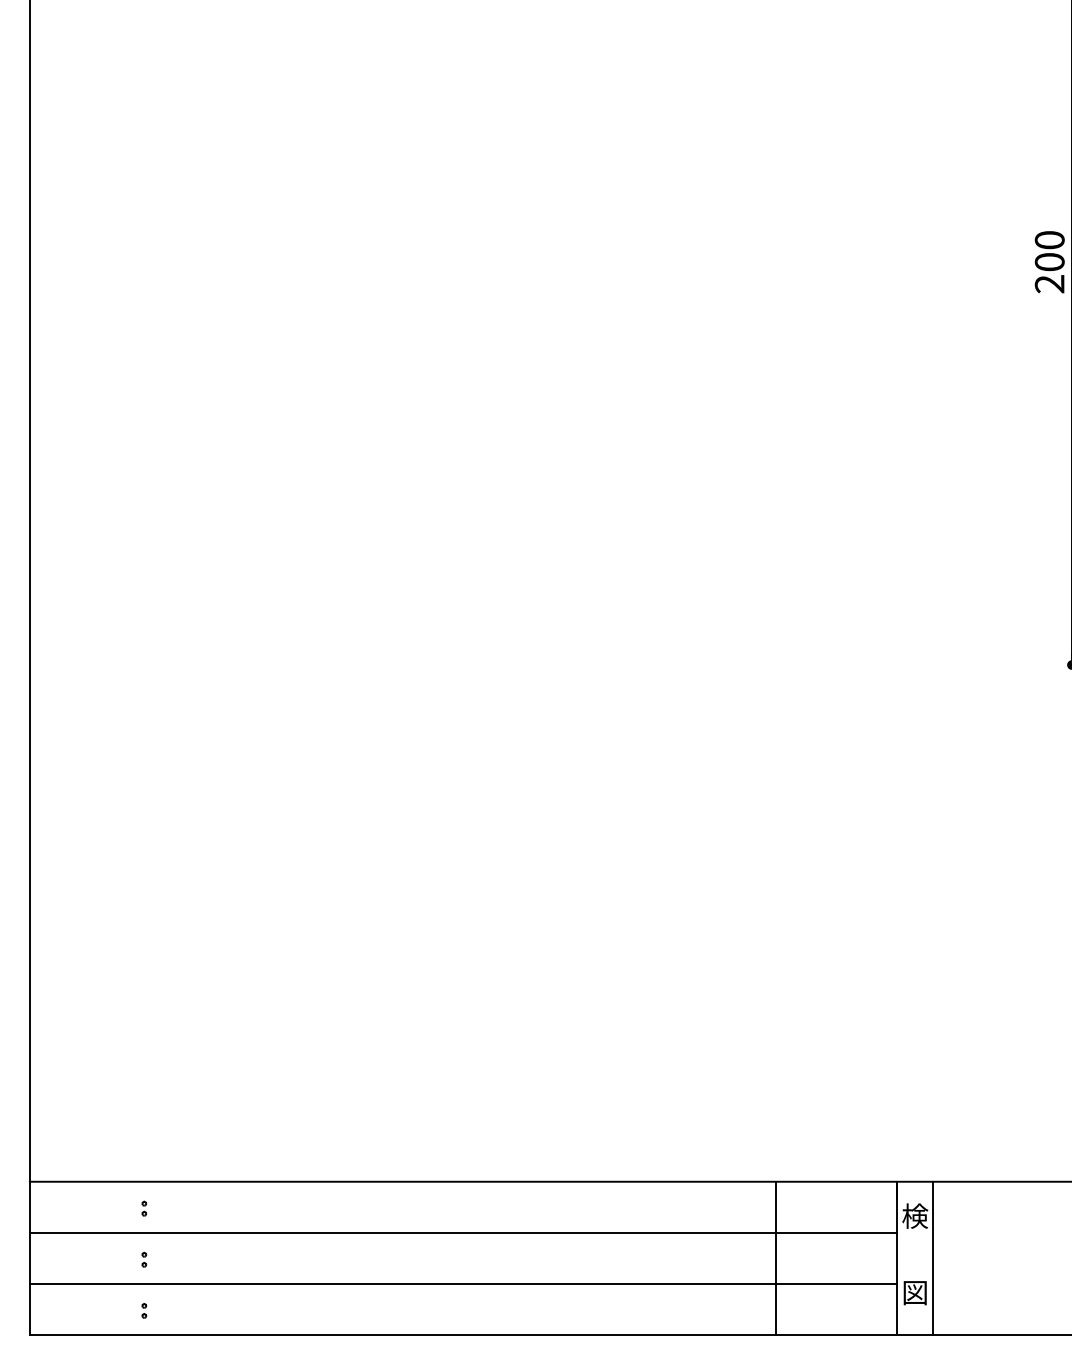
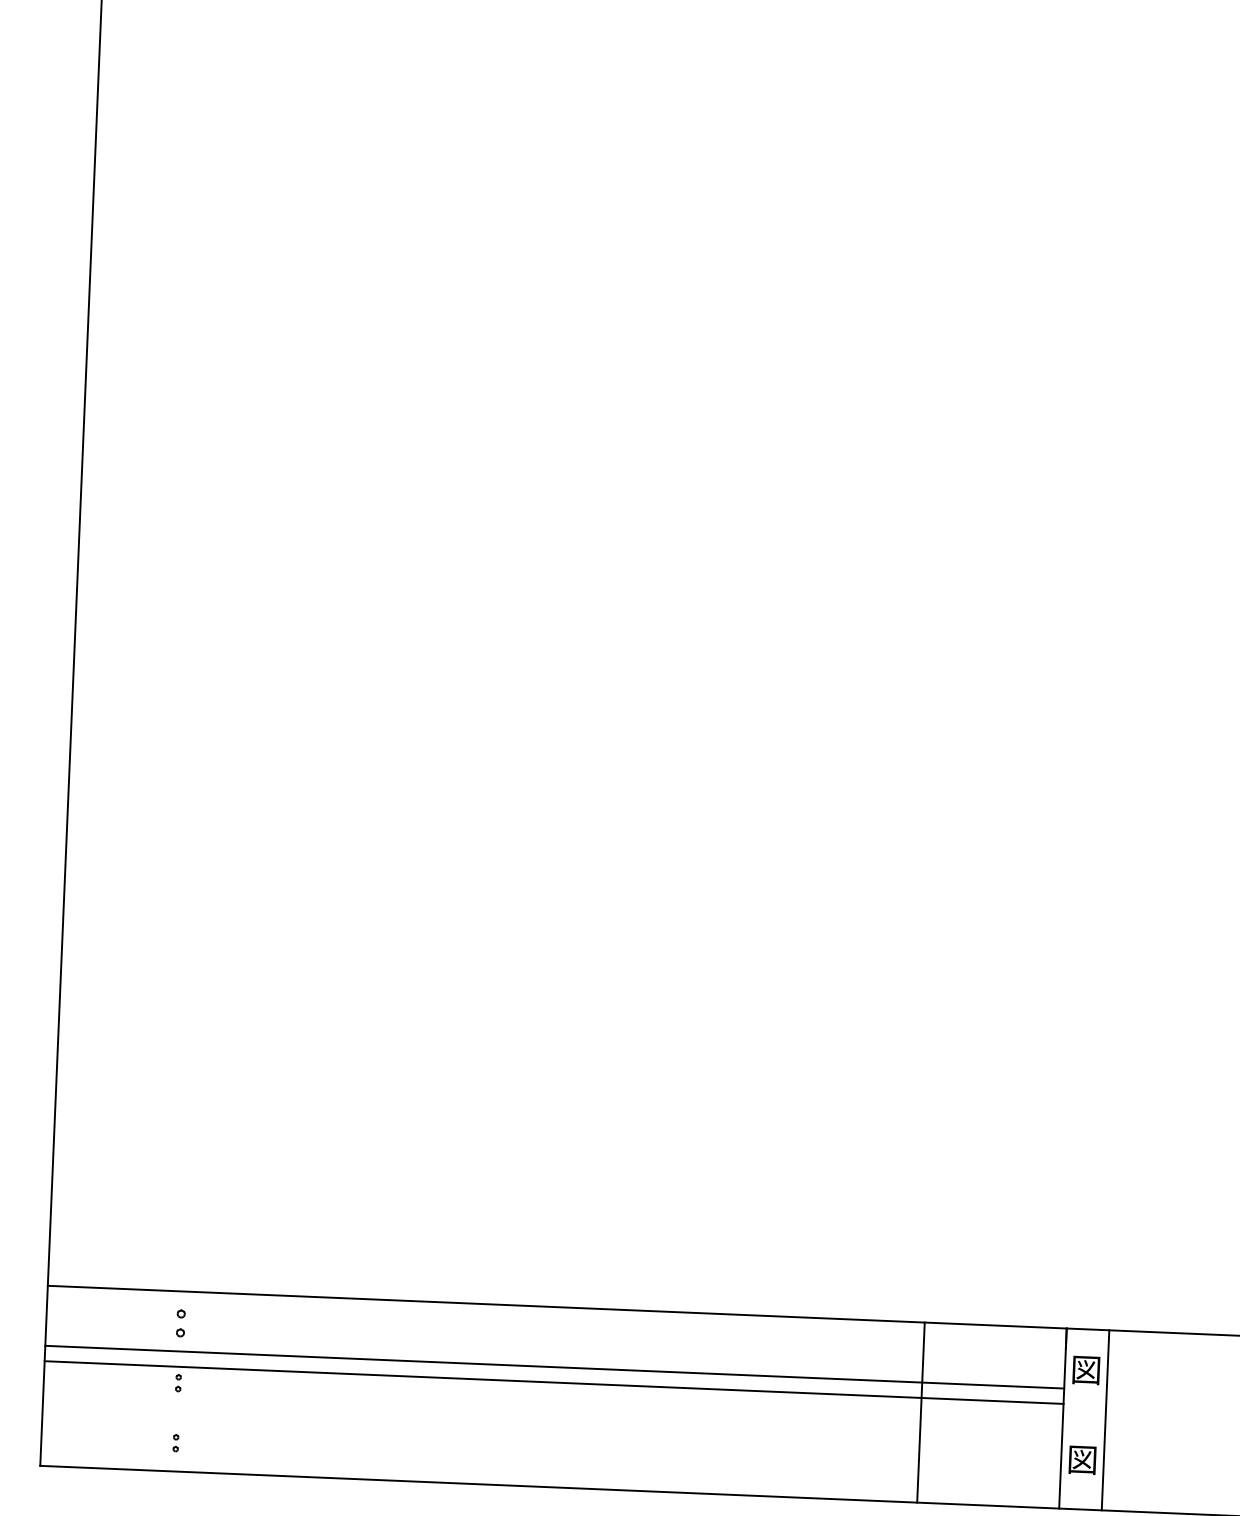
part: (144, 1208) -> (181, 1322), size x1.6
text: (915, 1215) -> (1086, 1369), 検 -> 図
line: (463, 1283) -> (554, 1382), moved

